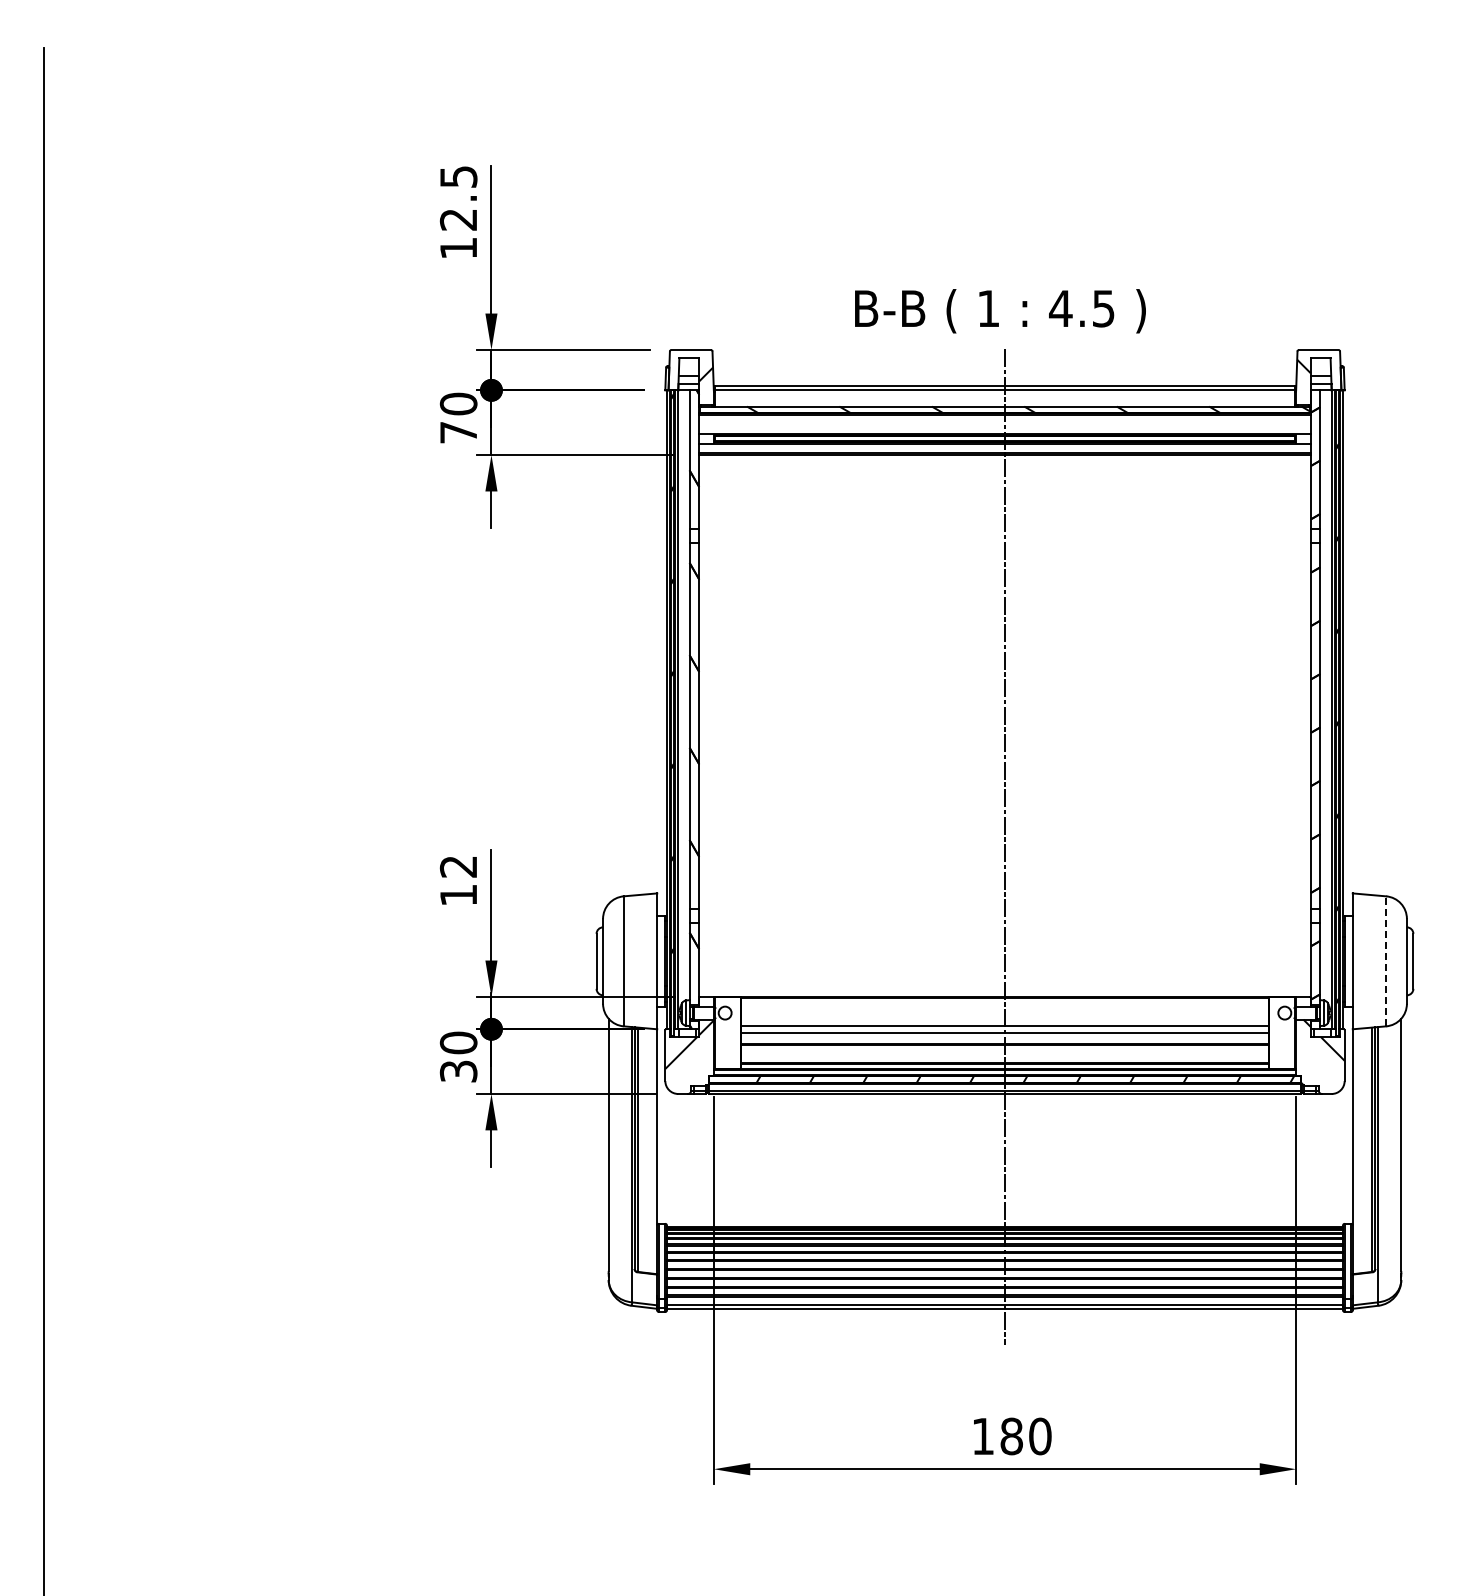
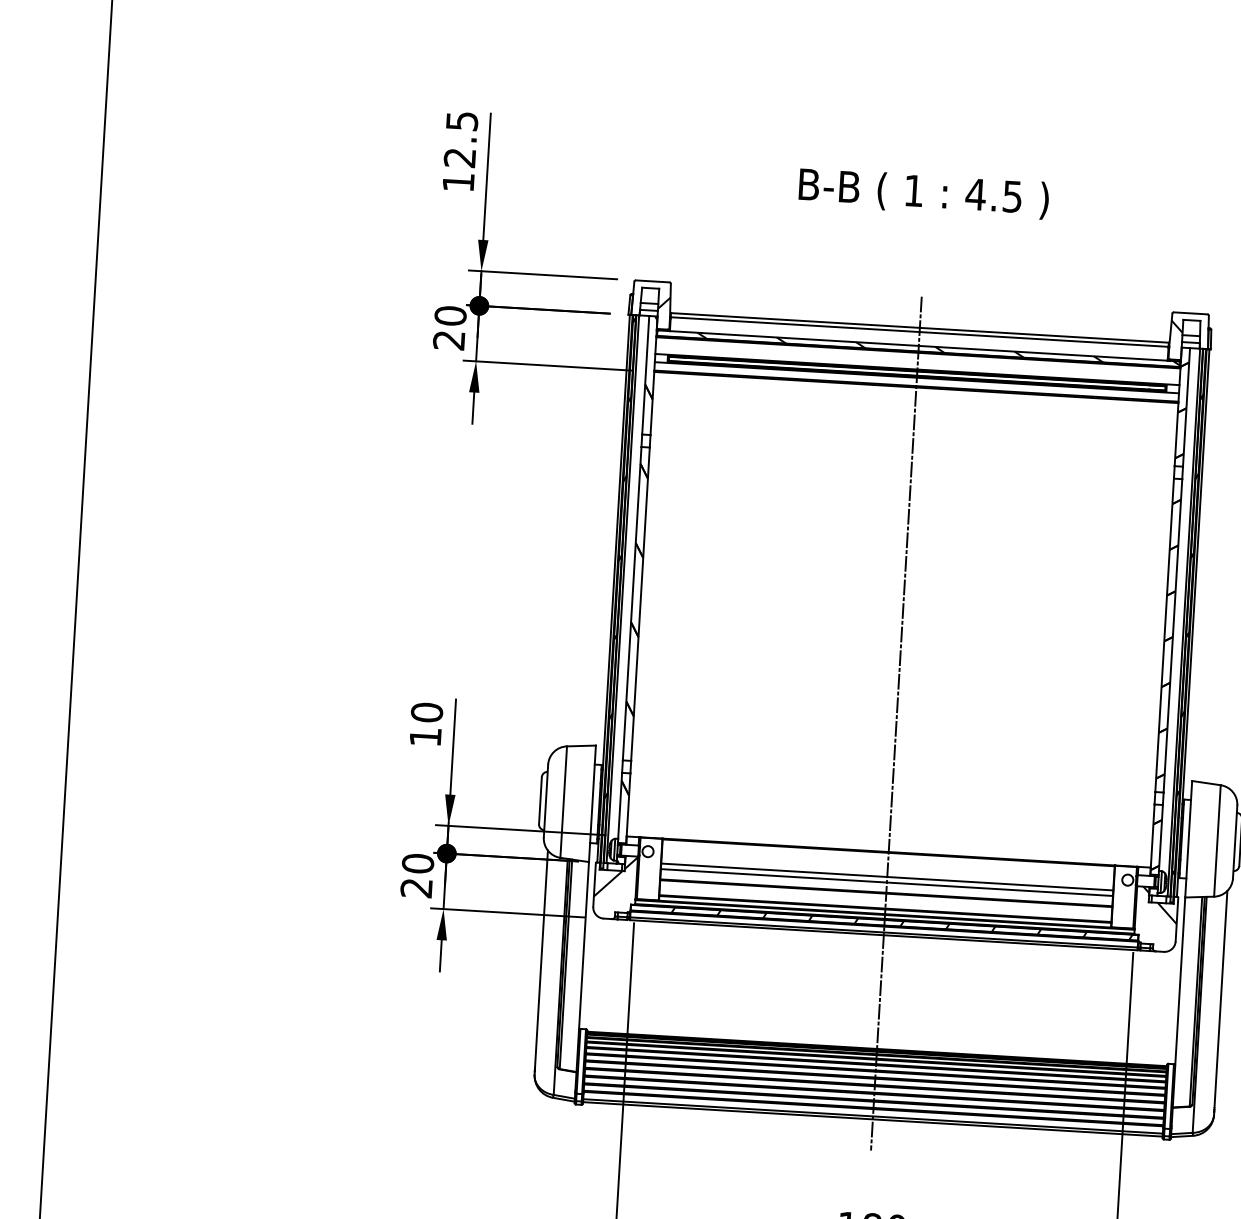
text: (1000, 311) -> (923, 193), moved
text: (457, 432) -> (448, 340), 70 -> 20
text: (458, 866) -> (426, 712), 12 -> 10
line: (1386, 960) -> (1217, 840), dashed -> solid
text: (458, 1071) -> (416, 888), 30 -> 20

